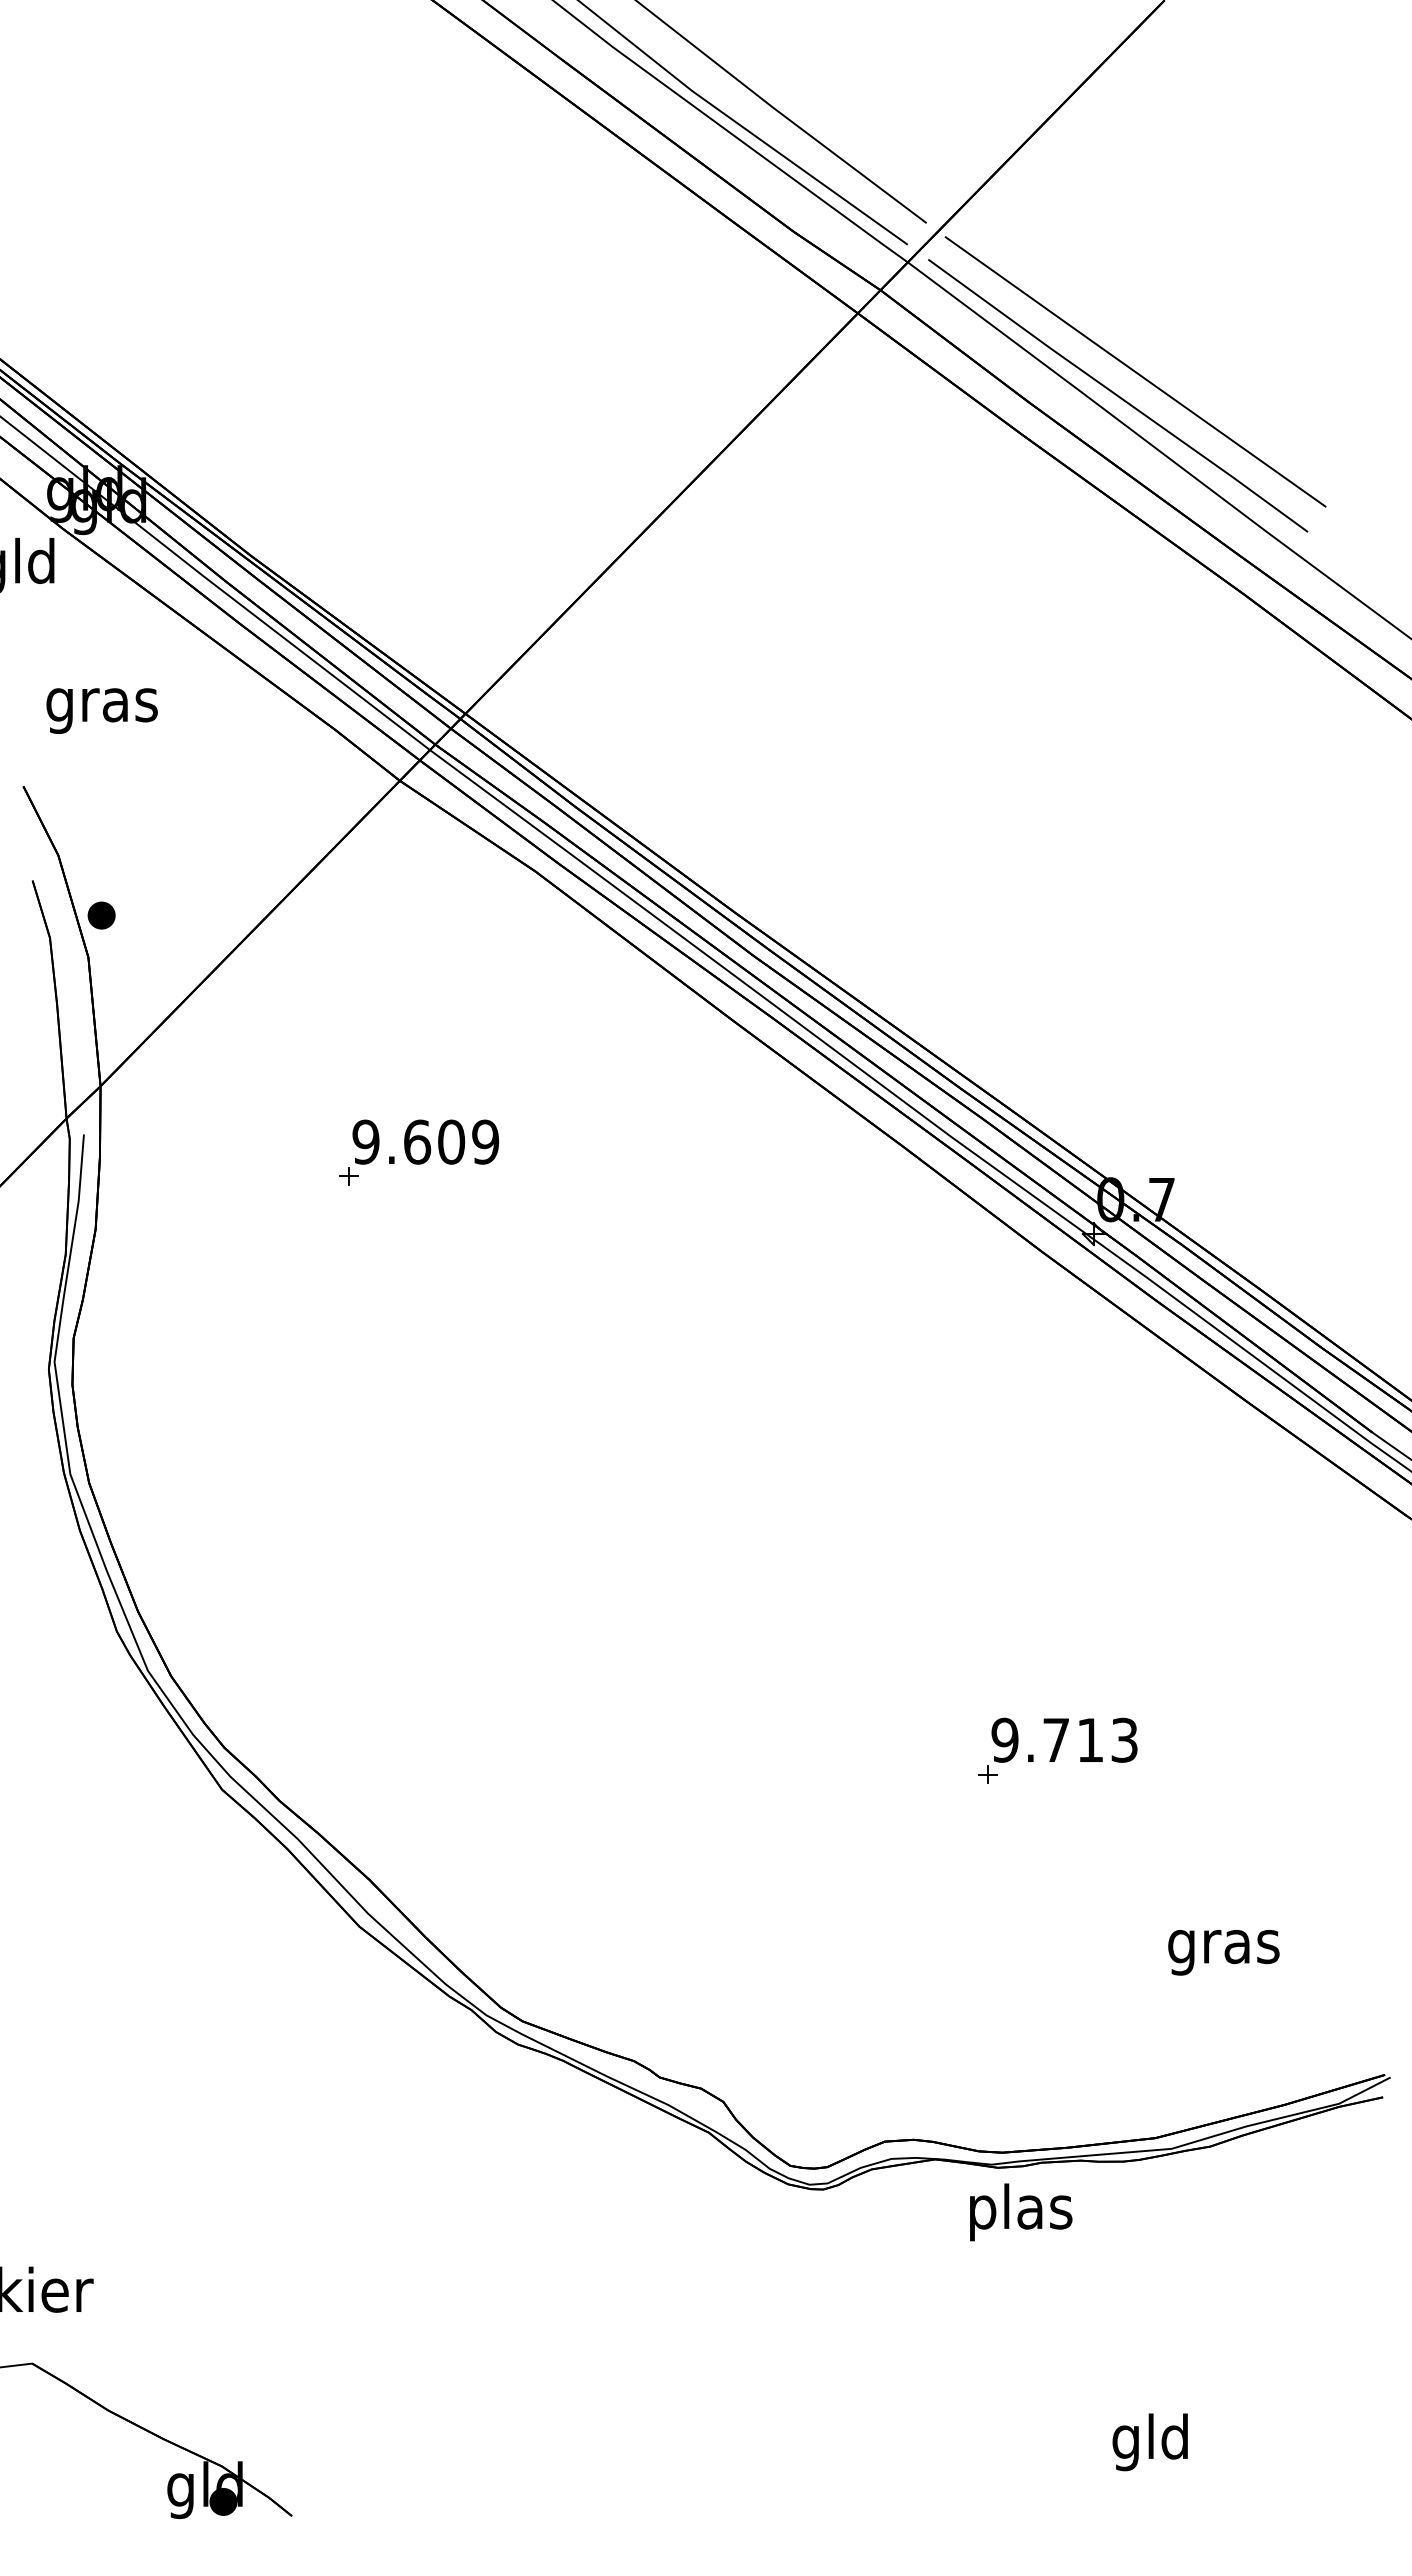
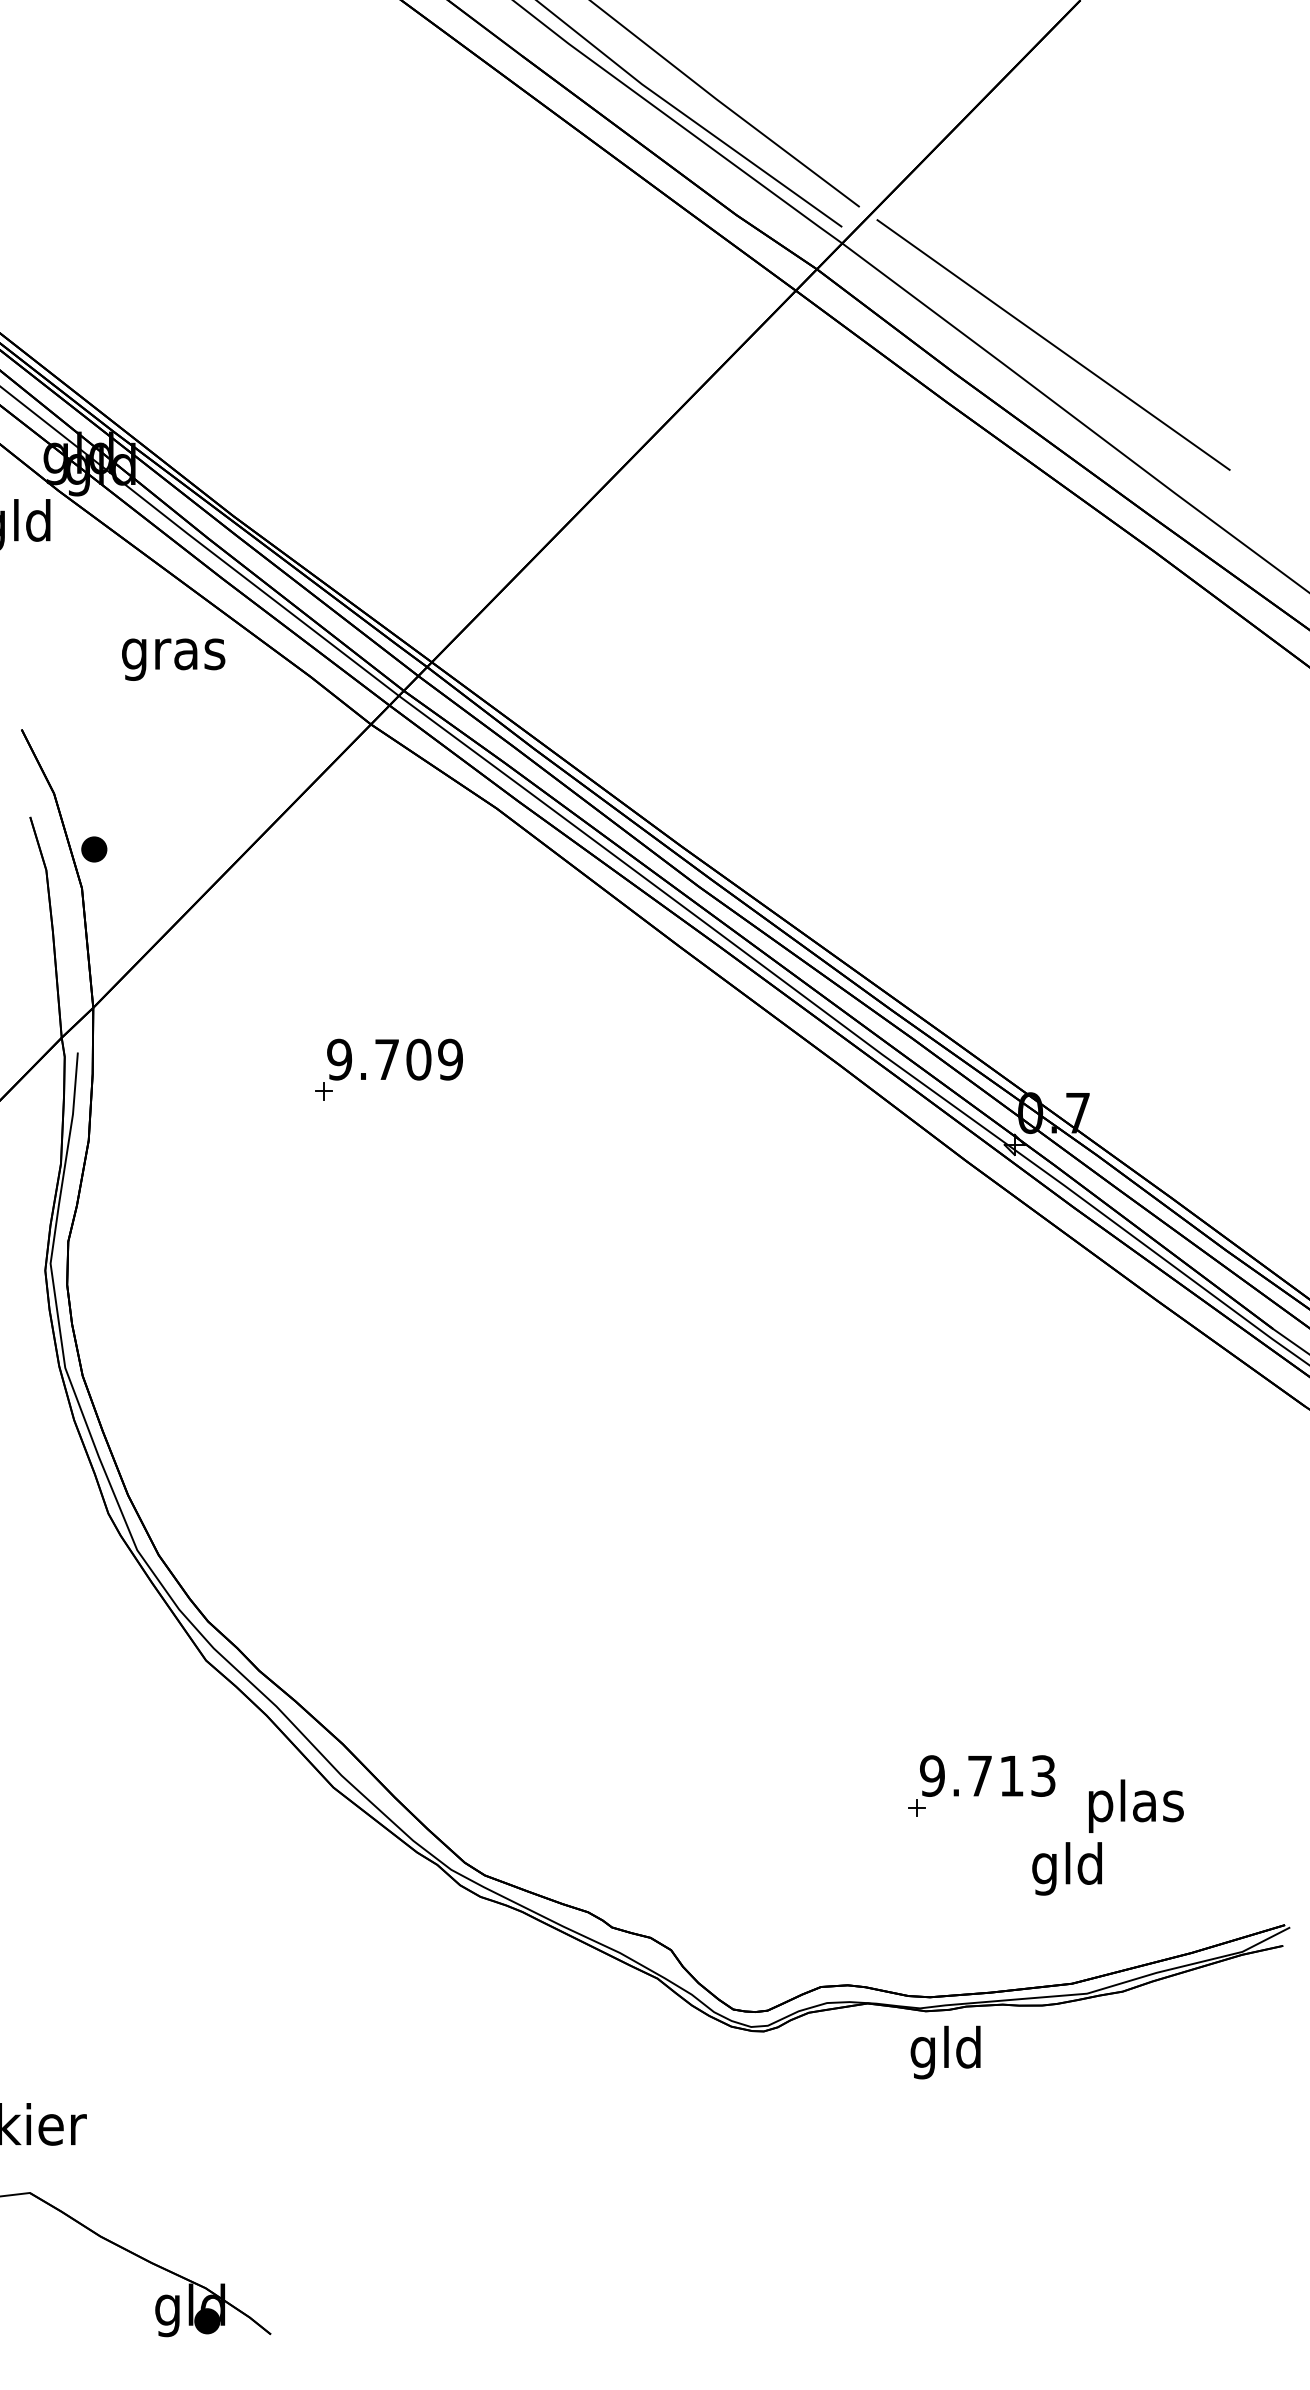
line: (1118, 395) -> (1037, 366), removed
text: (101, 710) -> (173, 659), moved
text: (417, 1141) -> (387, 1059), 9.609 -> 9.709
part: (1057, 1750) -> (981, 1785), moved
text: (1223, 1946) -> (1135, 1805), gras -> plas
text: (1021, 2212) -> (947, 2052), plas -> gld
text: (1149, 2442) -> (1066, 1869), moved

